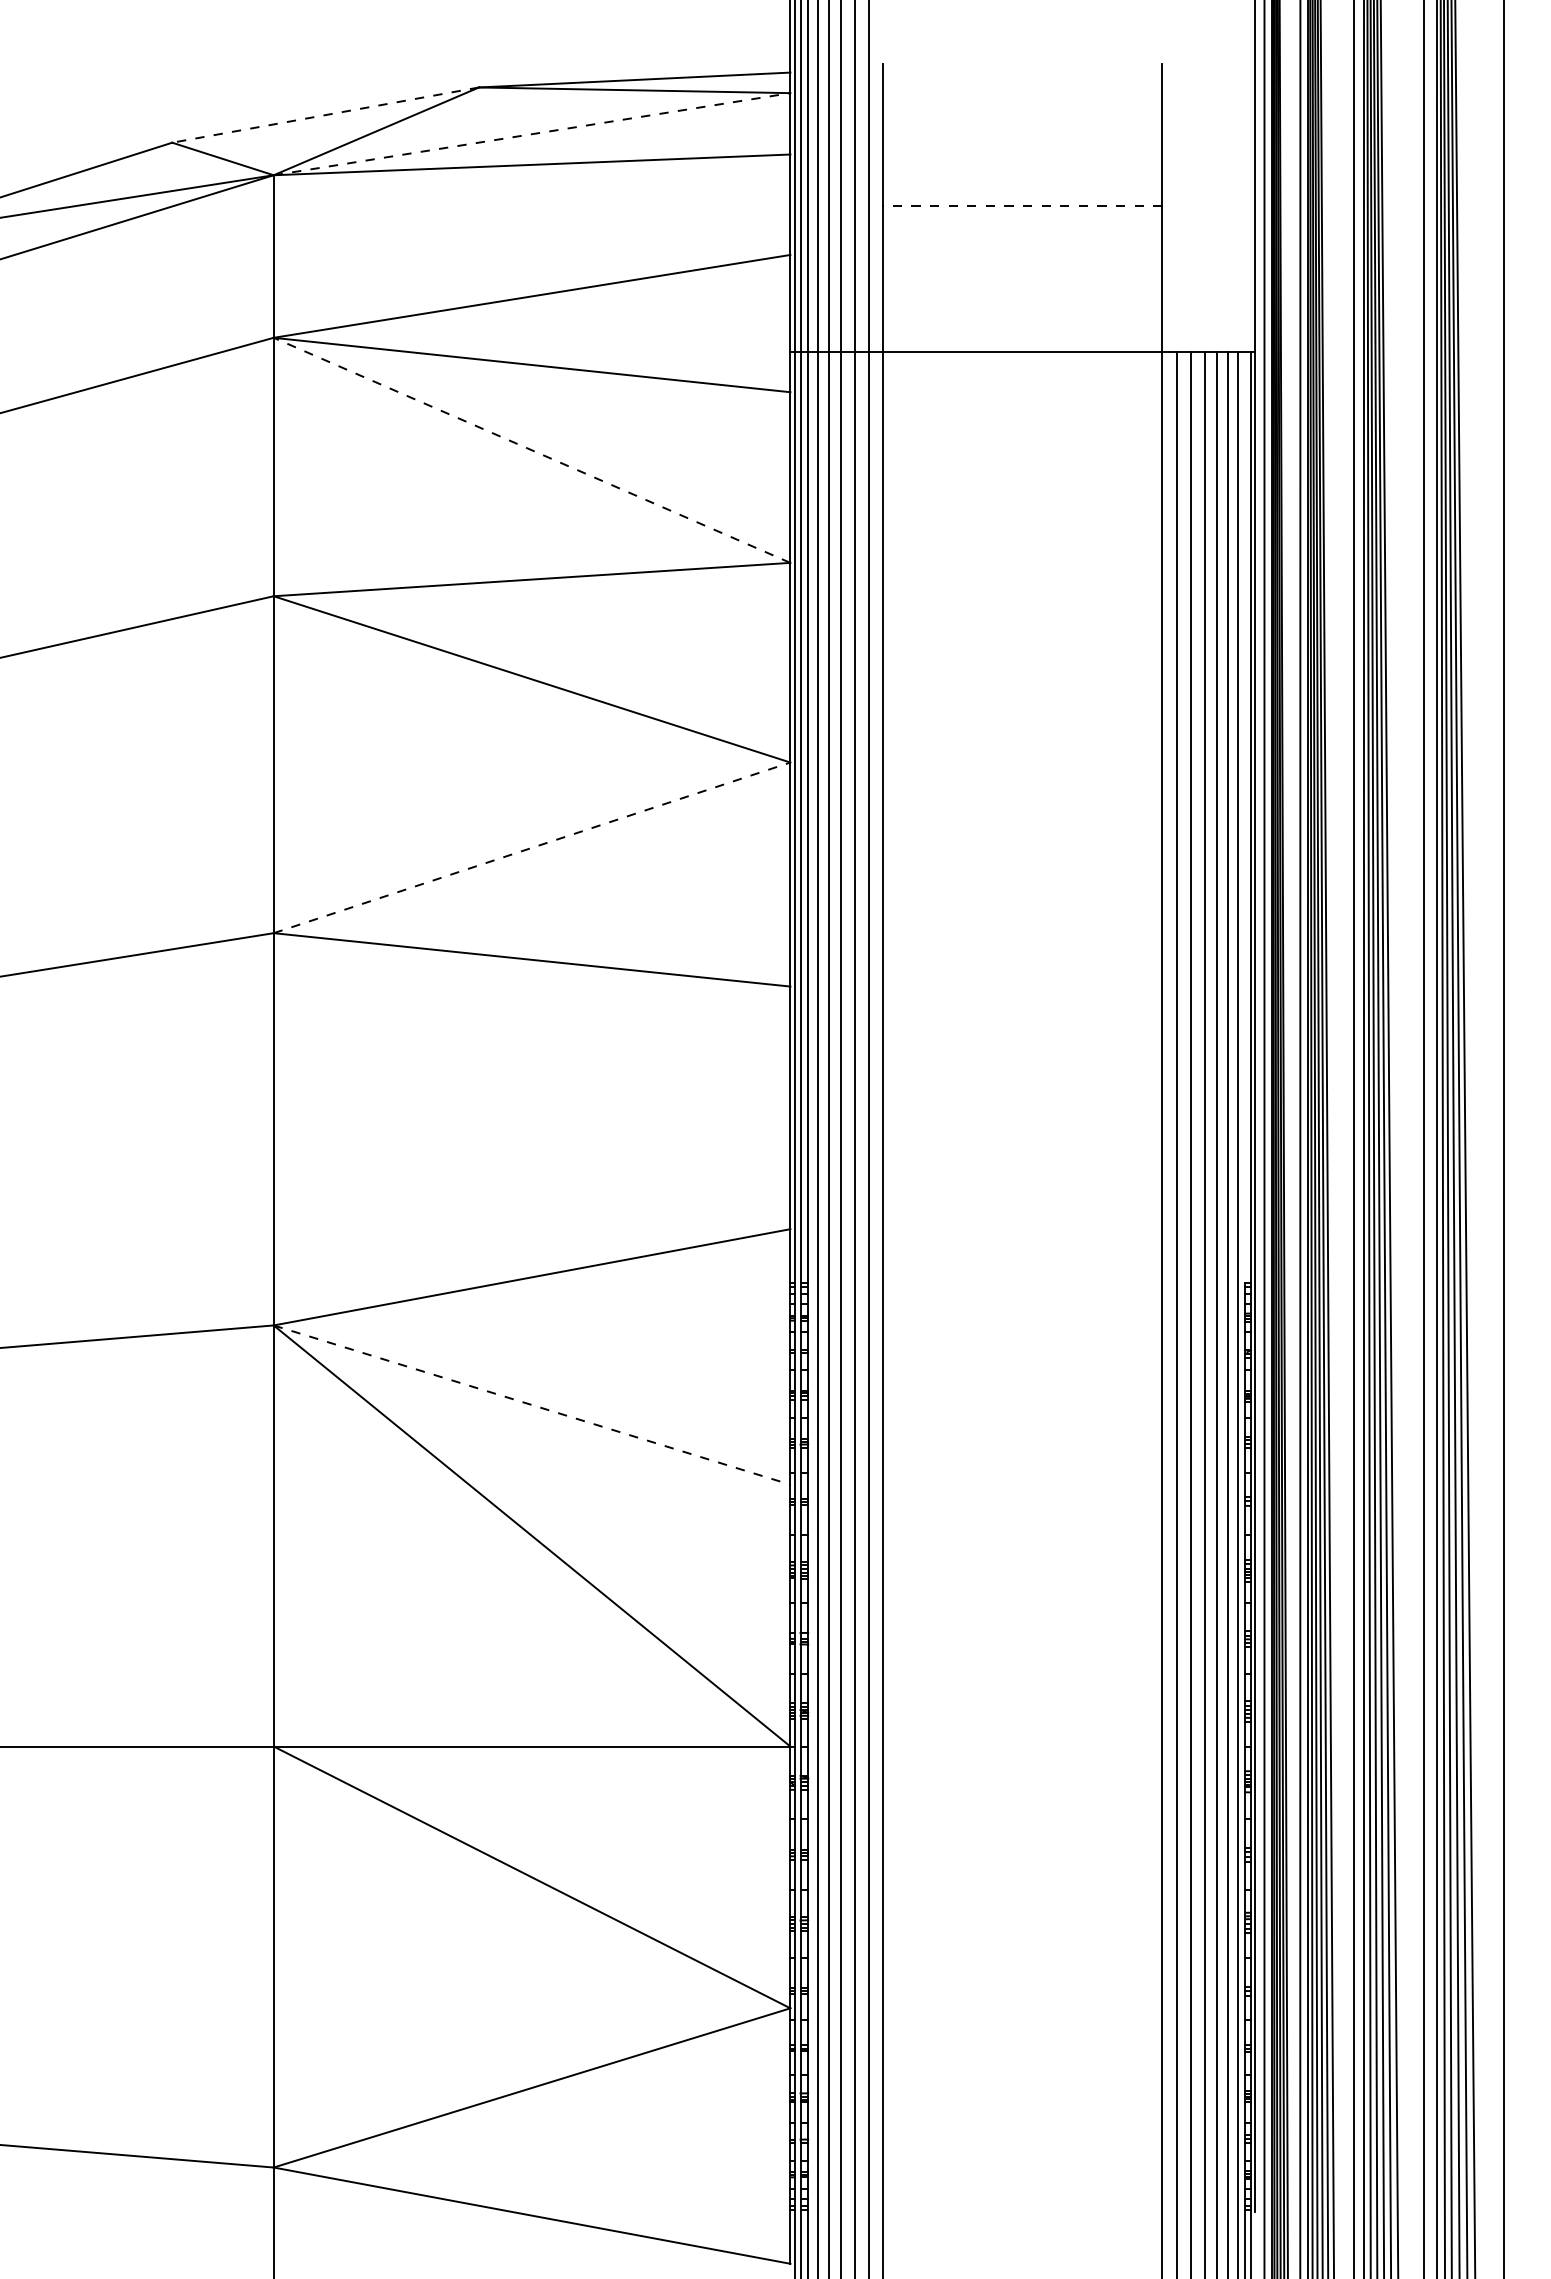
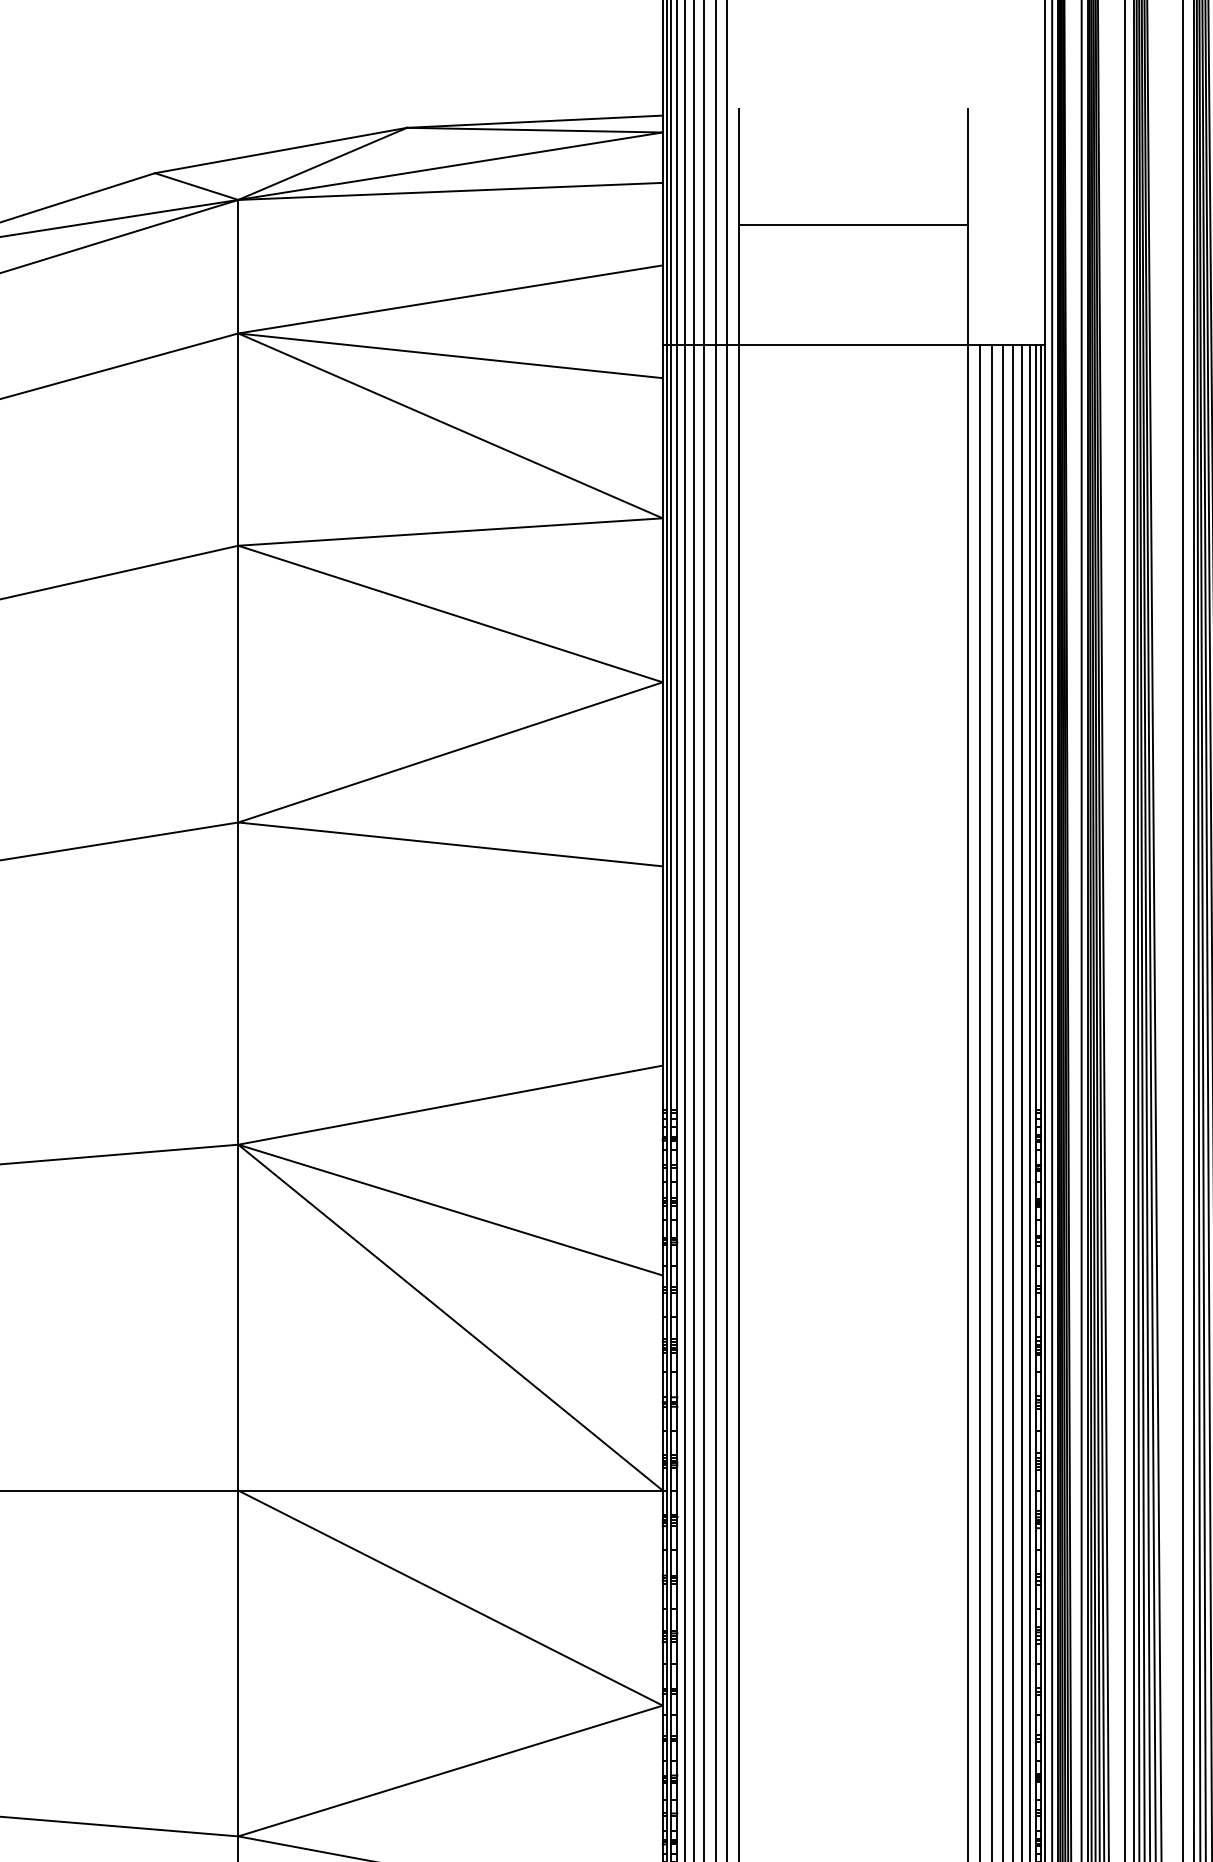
line: (325, 115) -> (280, 150), dashed -> solid
line: (532, 134) -> (450, 166), dashed -> solid
line: (1022, 206) -> (853, 225), dashed -> solid
line: (532, 450) -> (450, 426), dashed -> solid
line: (1245, 817) -> (1036, 727), added
line: (532, 847) -> (450, 752), dashed -> solid
line: (532, 1405) -> (450, 1210), dashed -> solid

